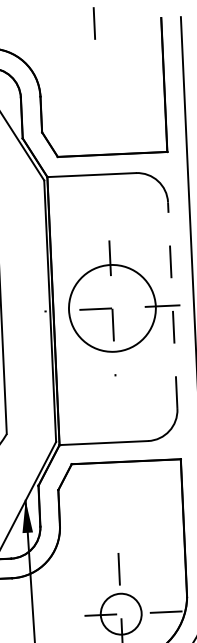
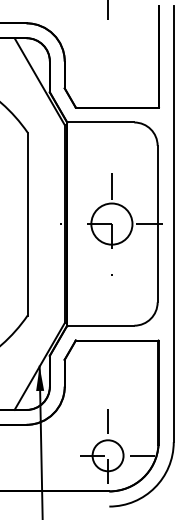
line: (172, 304) -> (157, 223), dashed -> solid
circle: (111, 307) -> (111, 223), size x0.62

